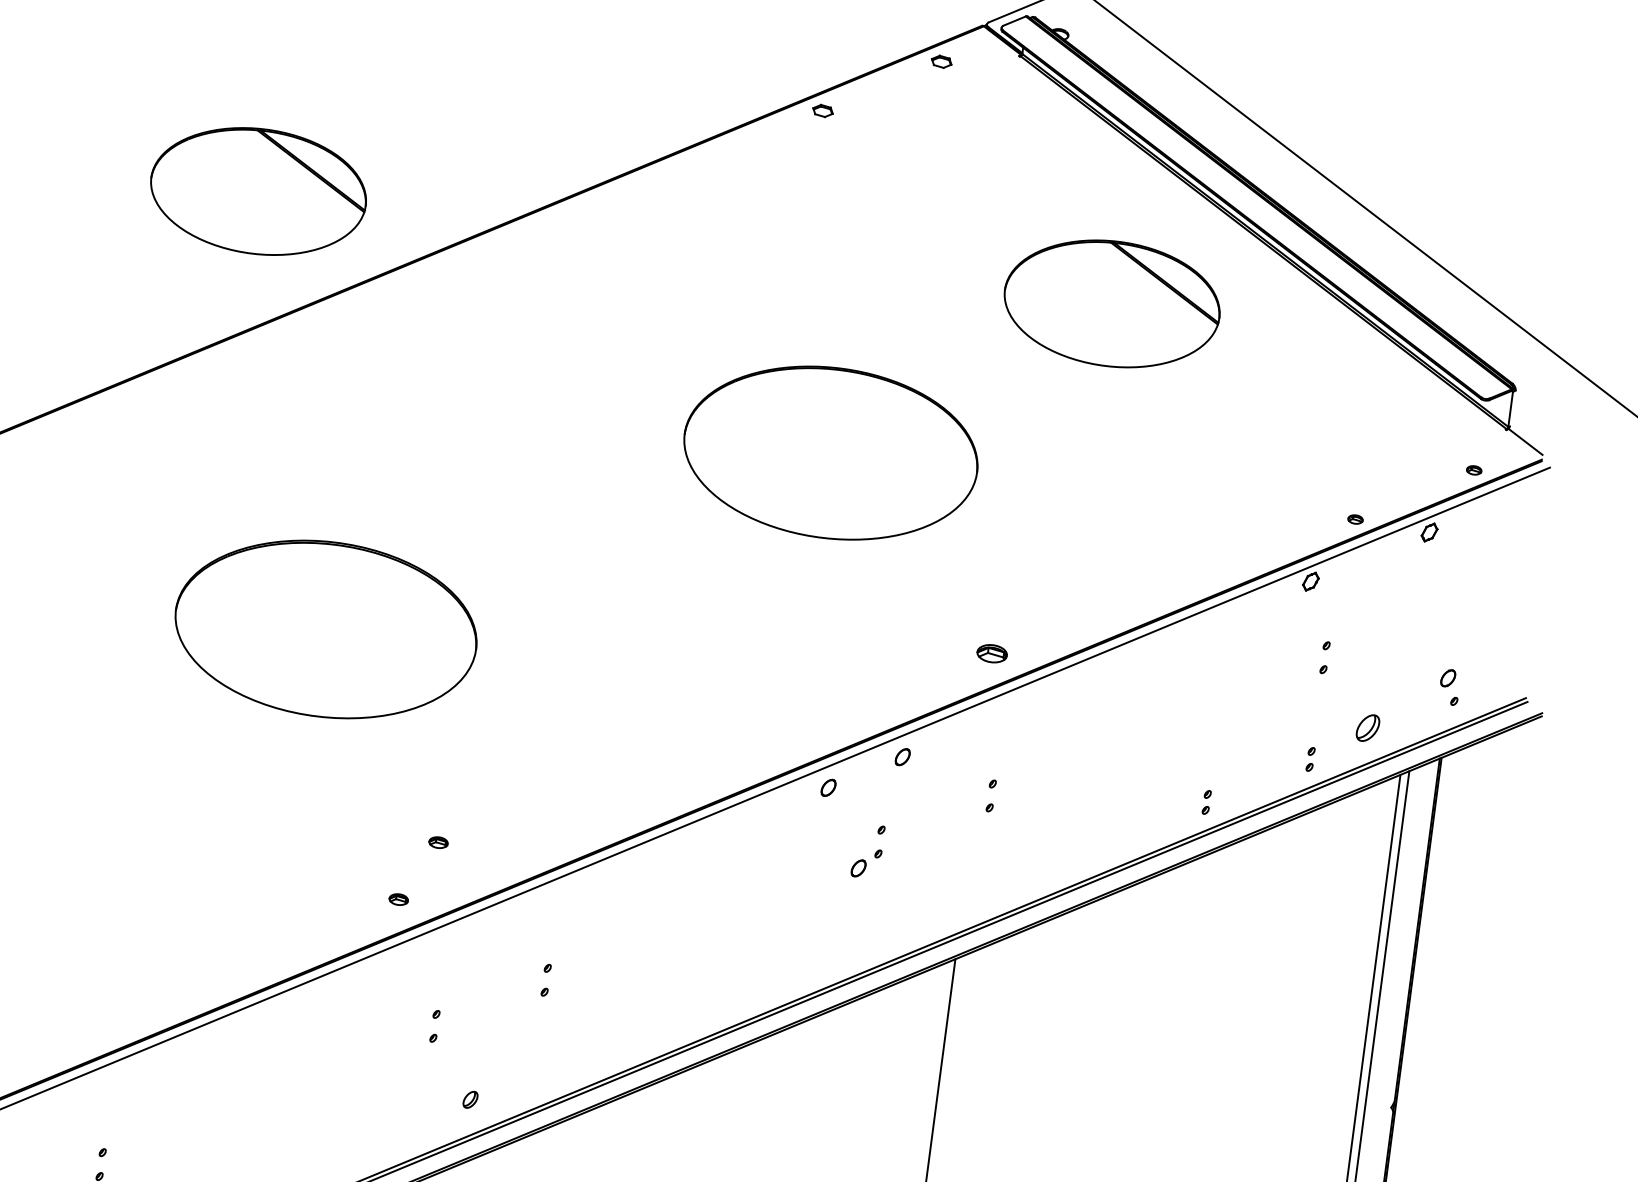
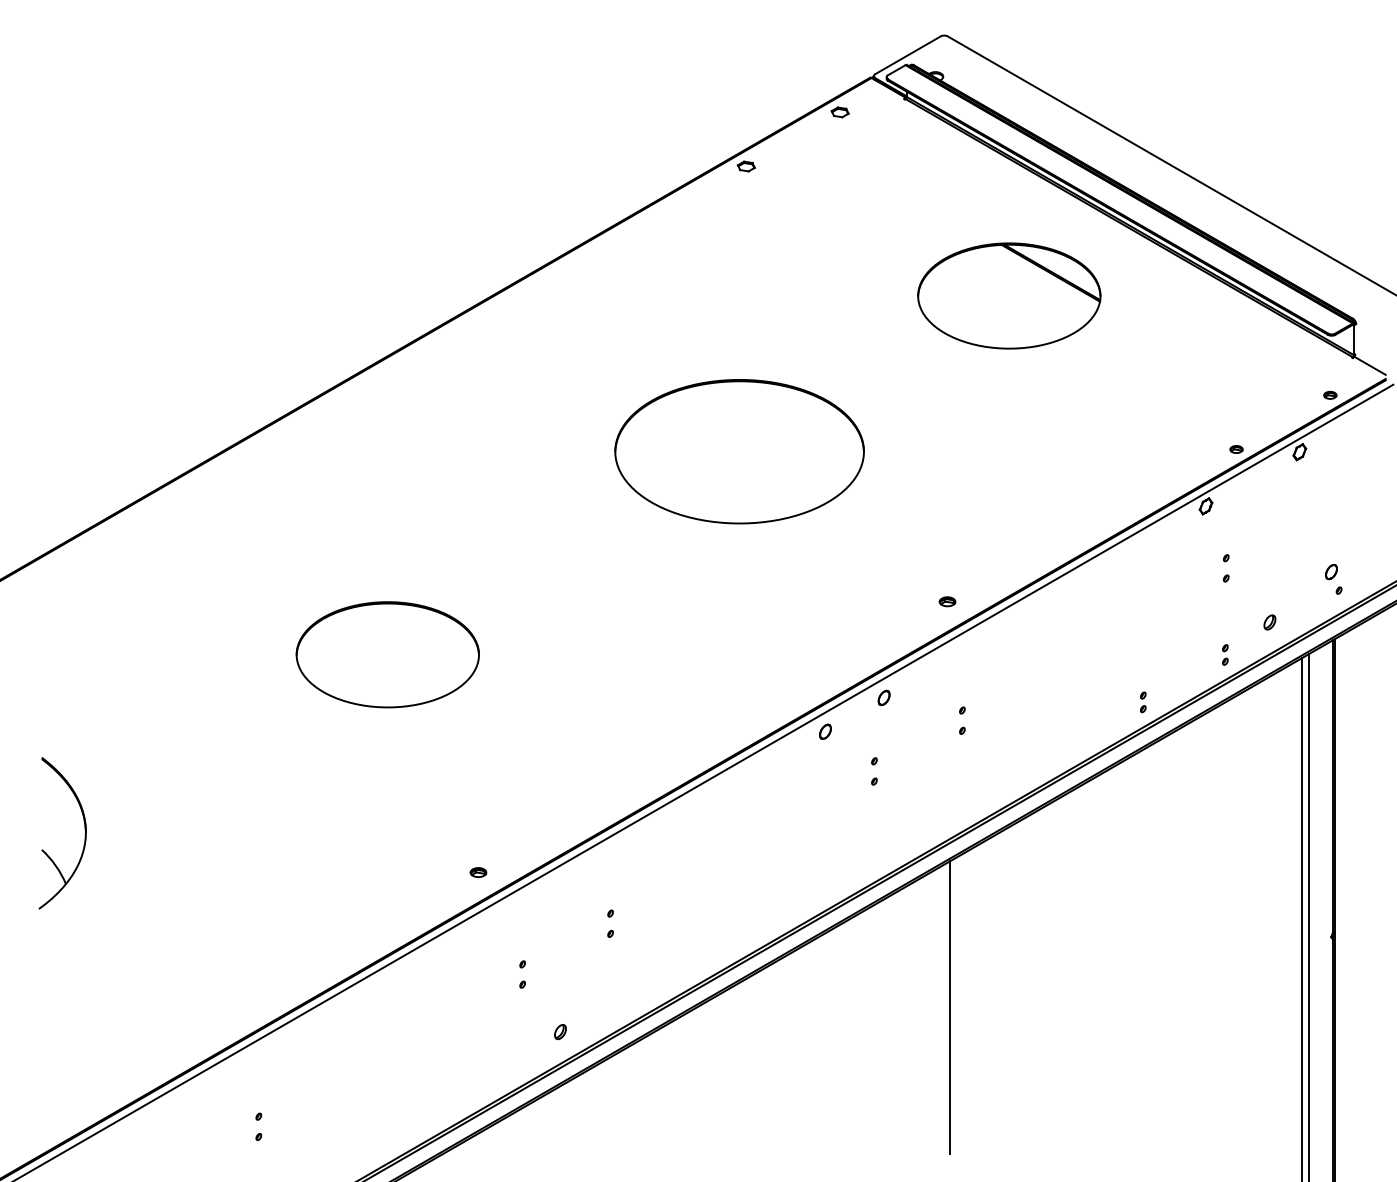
part: (258, 190) -> (283, 295), removed
part: (830, 452) -> (739, 451), moved
part: (325, 629) -> (387, 654), size x0.71
part: (992, 653) -> (947, 601), size x0.62
part: (1367, 728) -> (1269, 622), size x0.62
part: (438, 842) -> (505, 820), removed
part: (858, 868) -> (859, 795), removed

